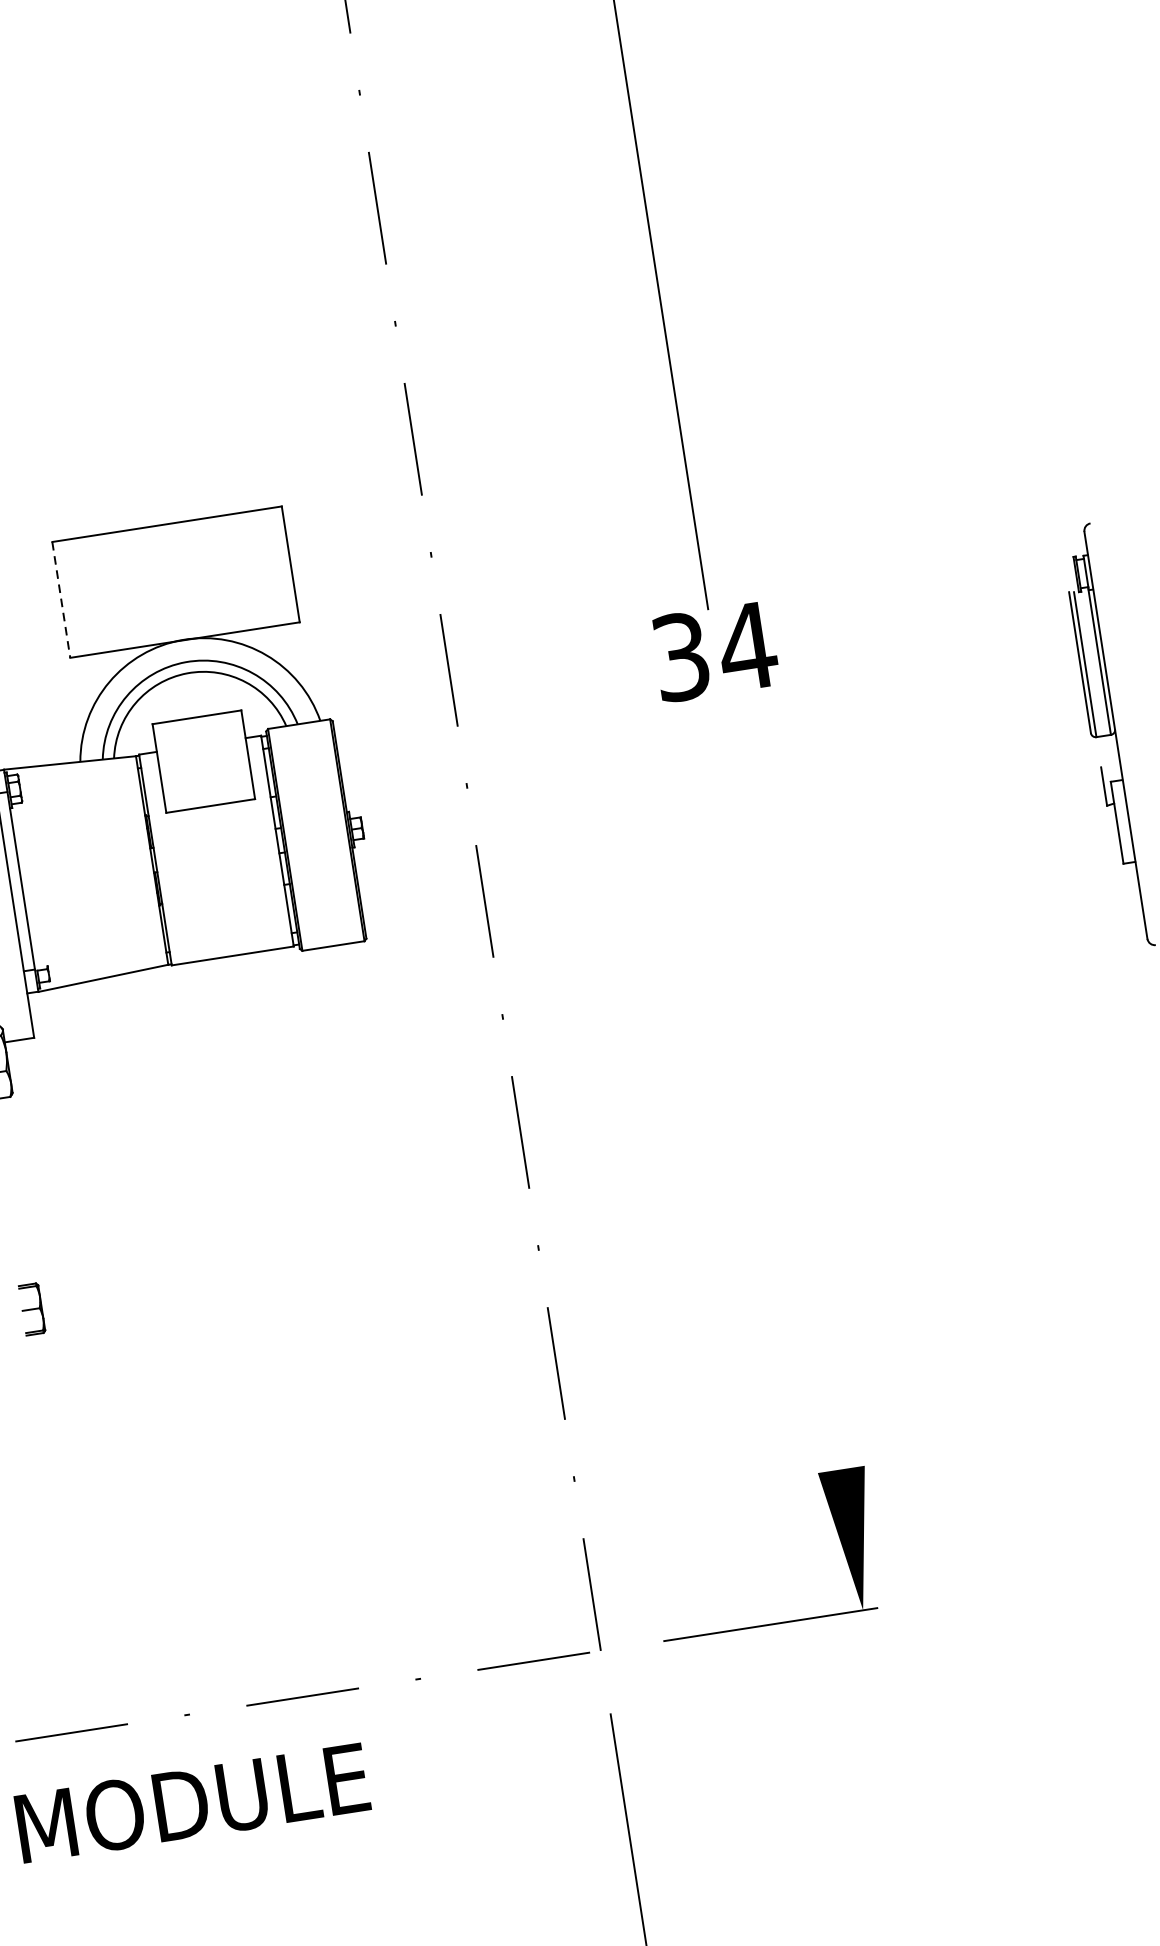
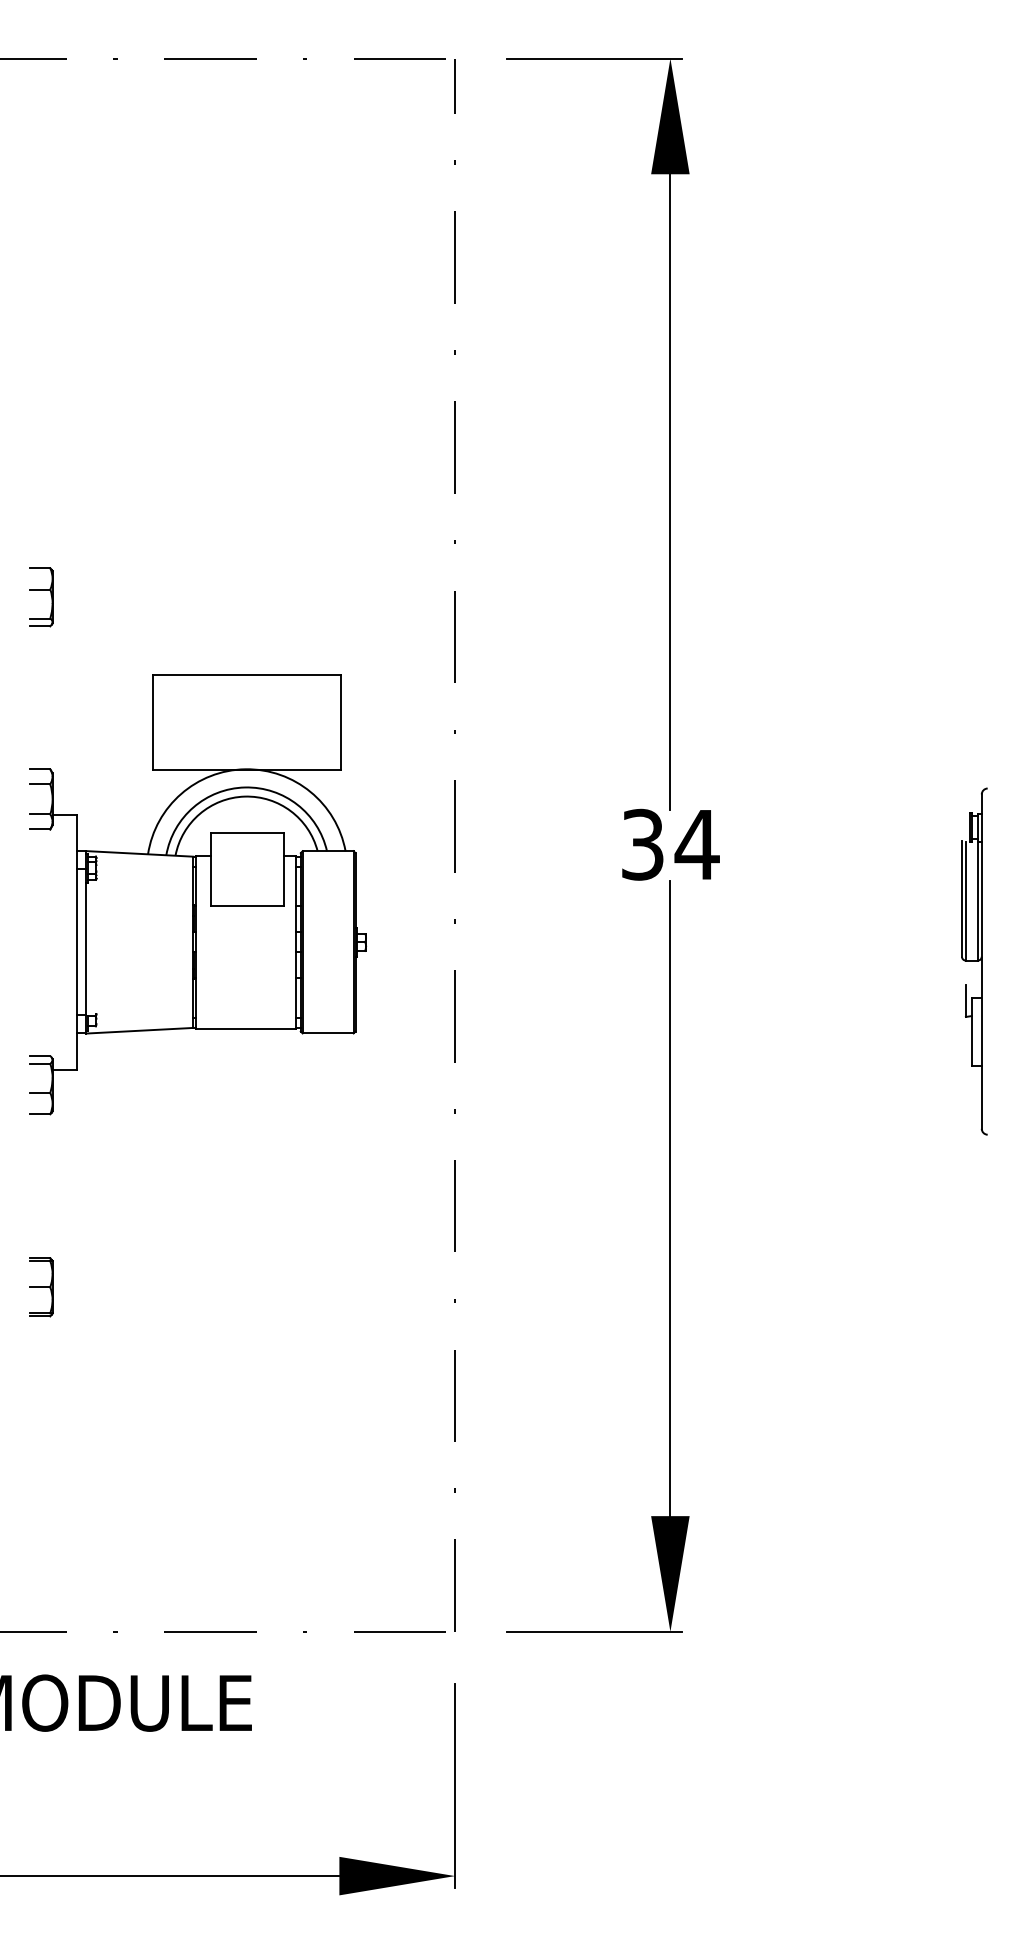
line: (60, 600) -> (152, 722), dashed -> solid
line: (781, 1082) -> (670, 1198), added
part: (32, 1309) -> (41, 1287), size x1.43

